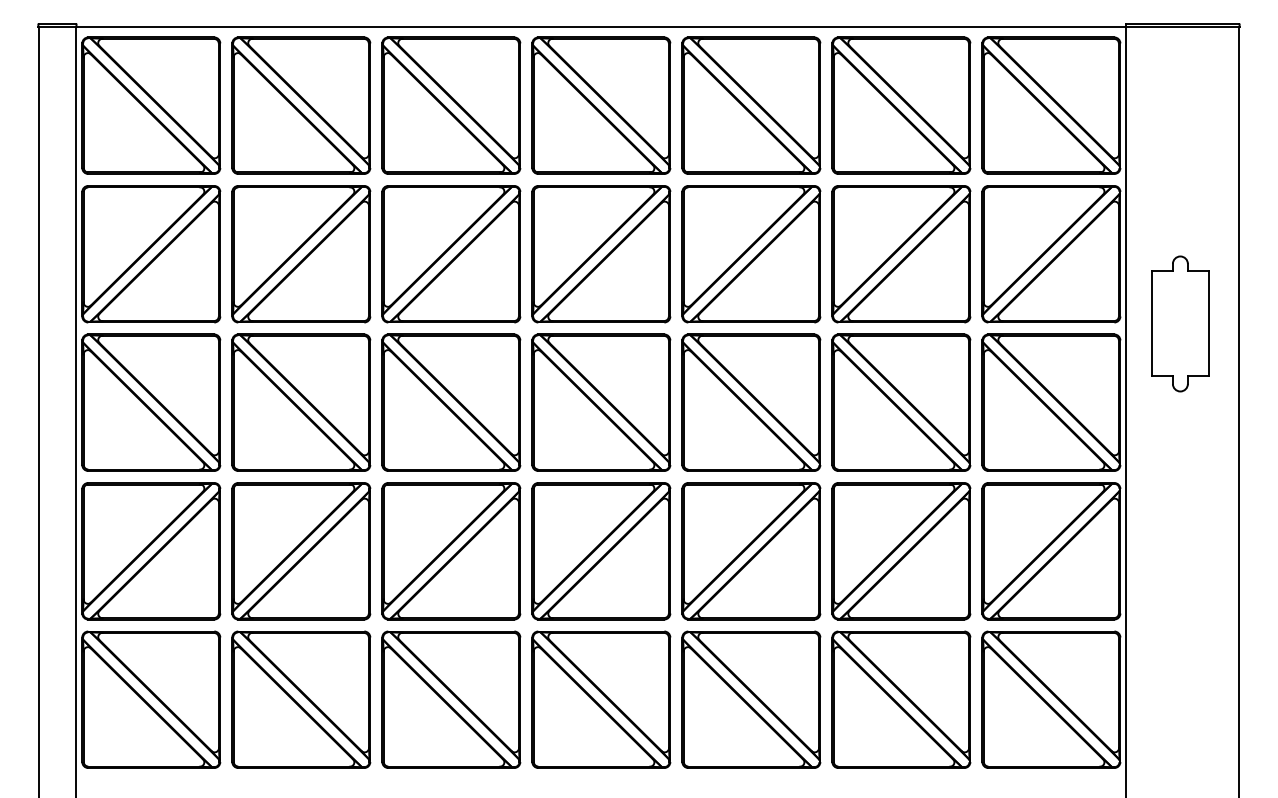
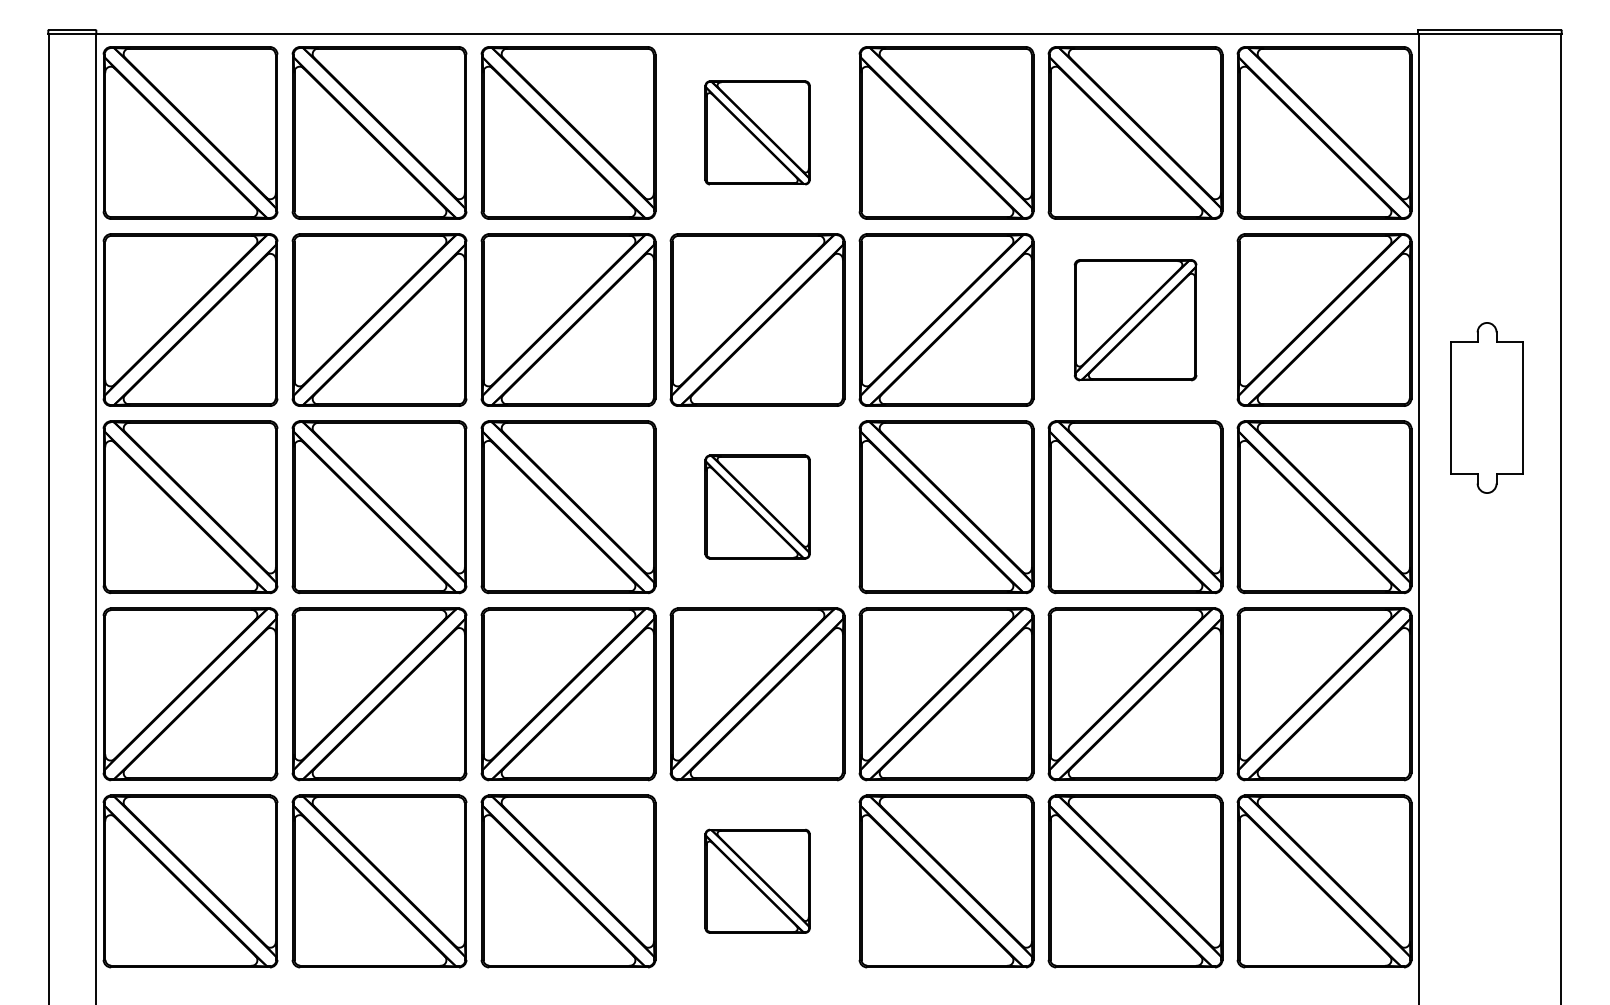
part: (601, 105) -> (757, 132), size x0.6
part: (901, 254) -> (1135, 320), size x0.7
part: (601, 402) -> (757, 506), size x0.6
part: (601, 699) -> (757, 881), size x0.6

